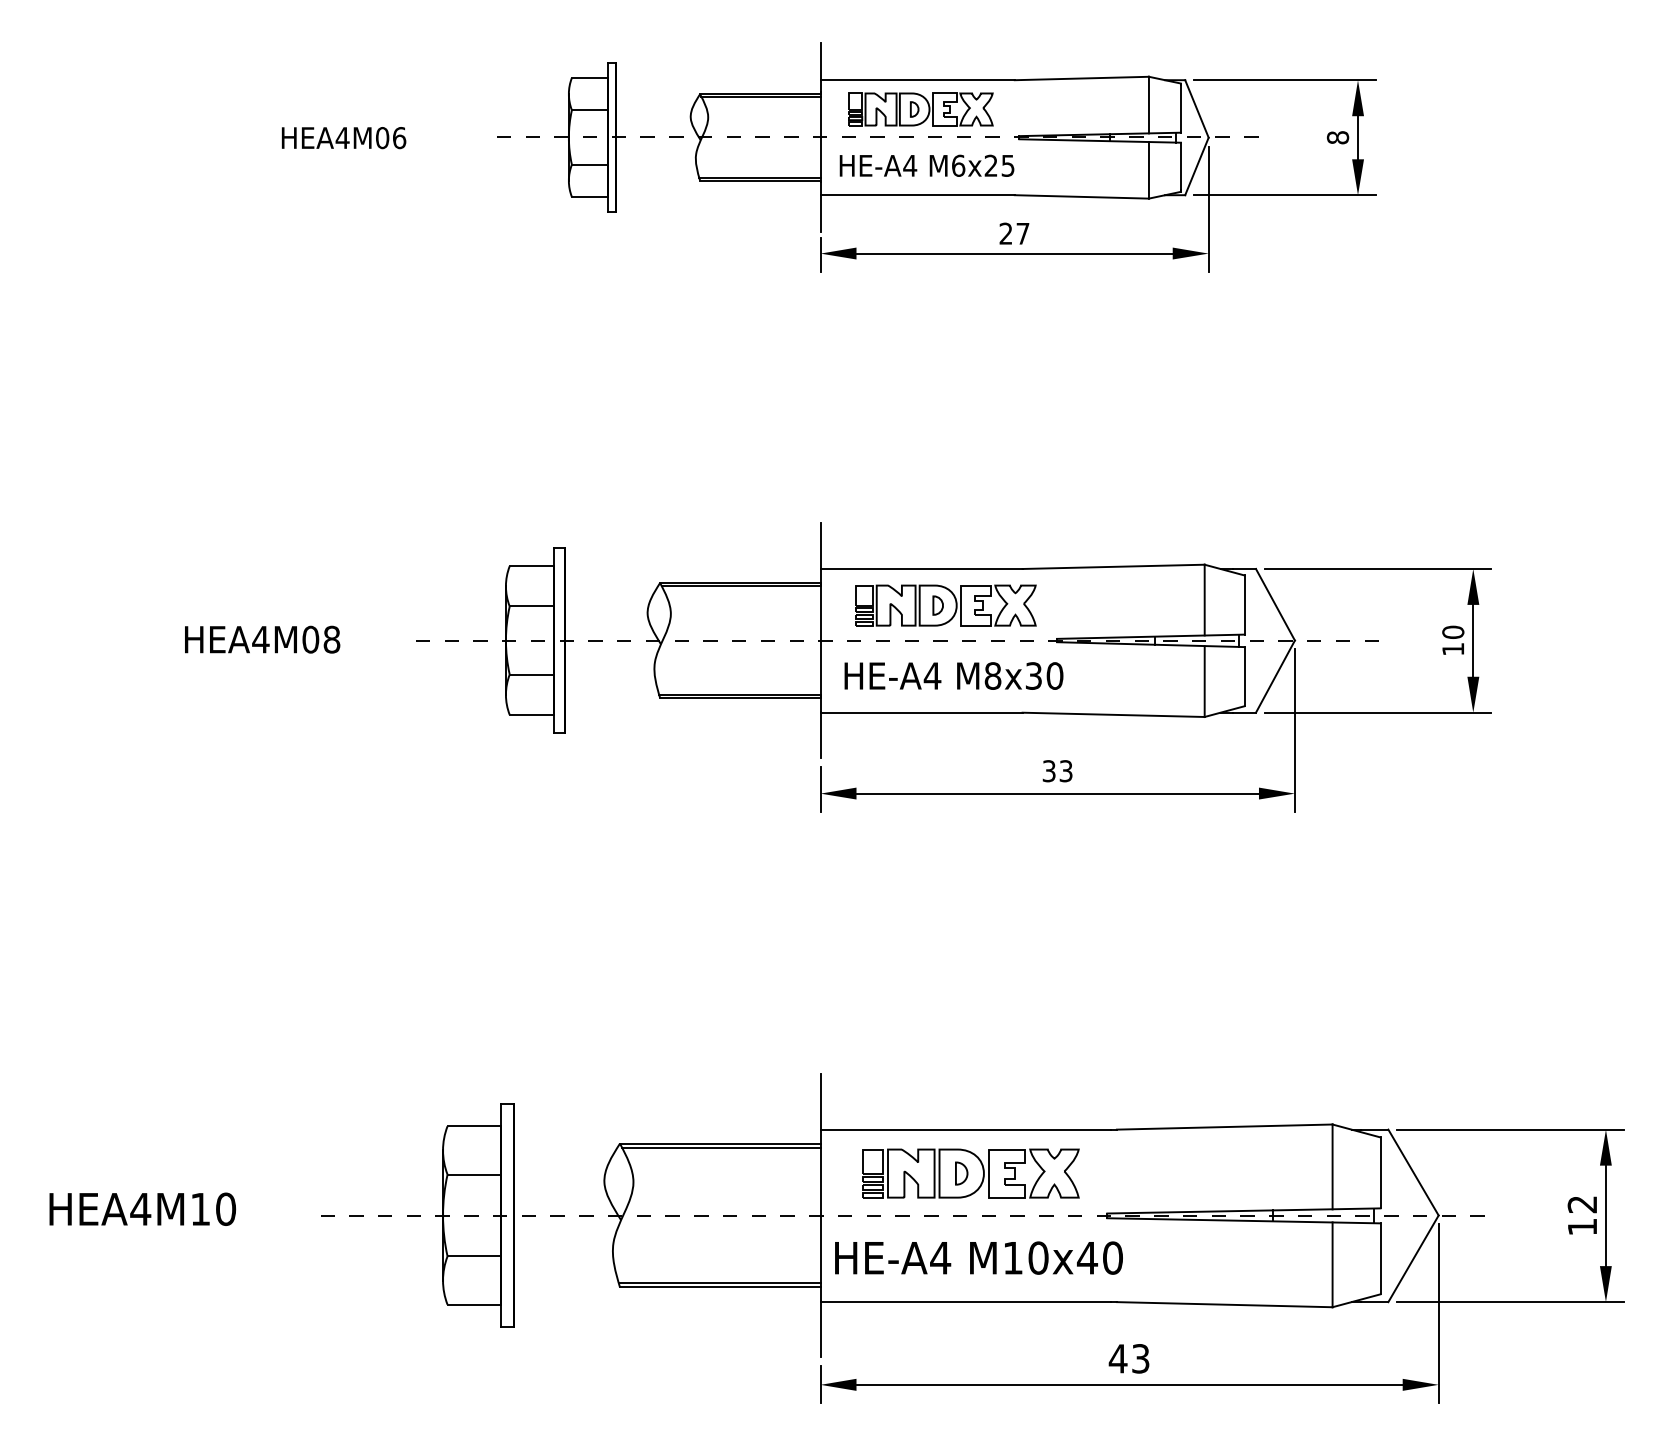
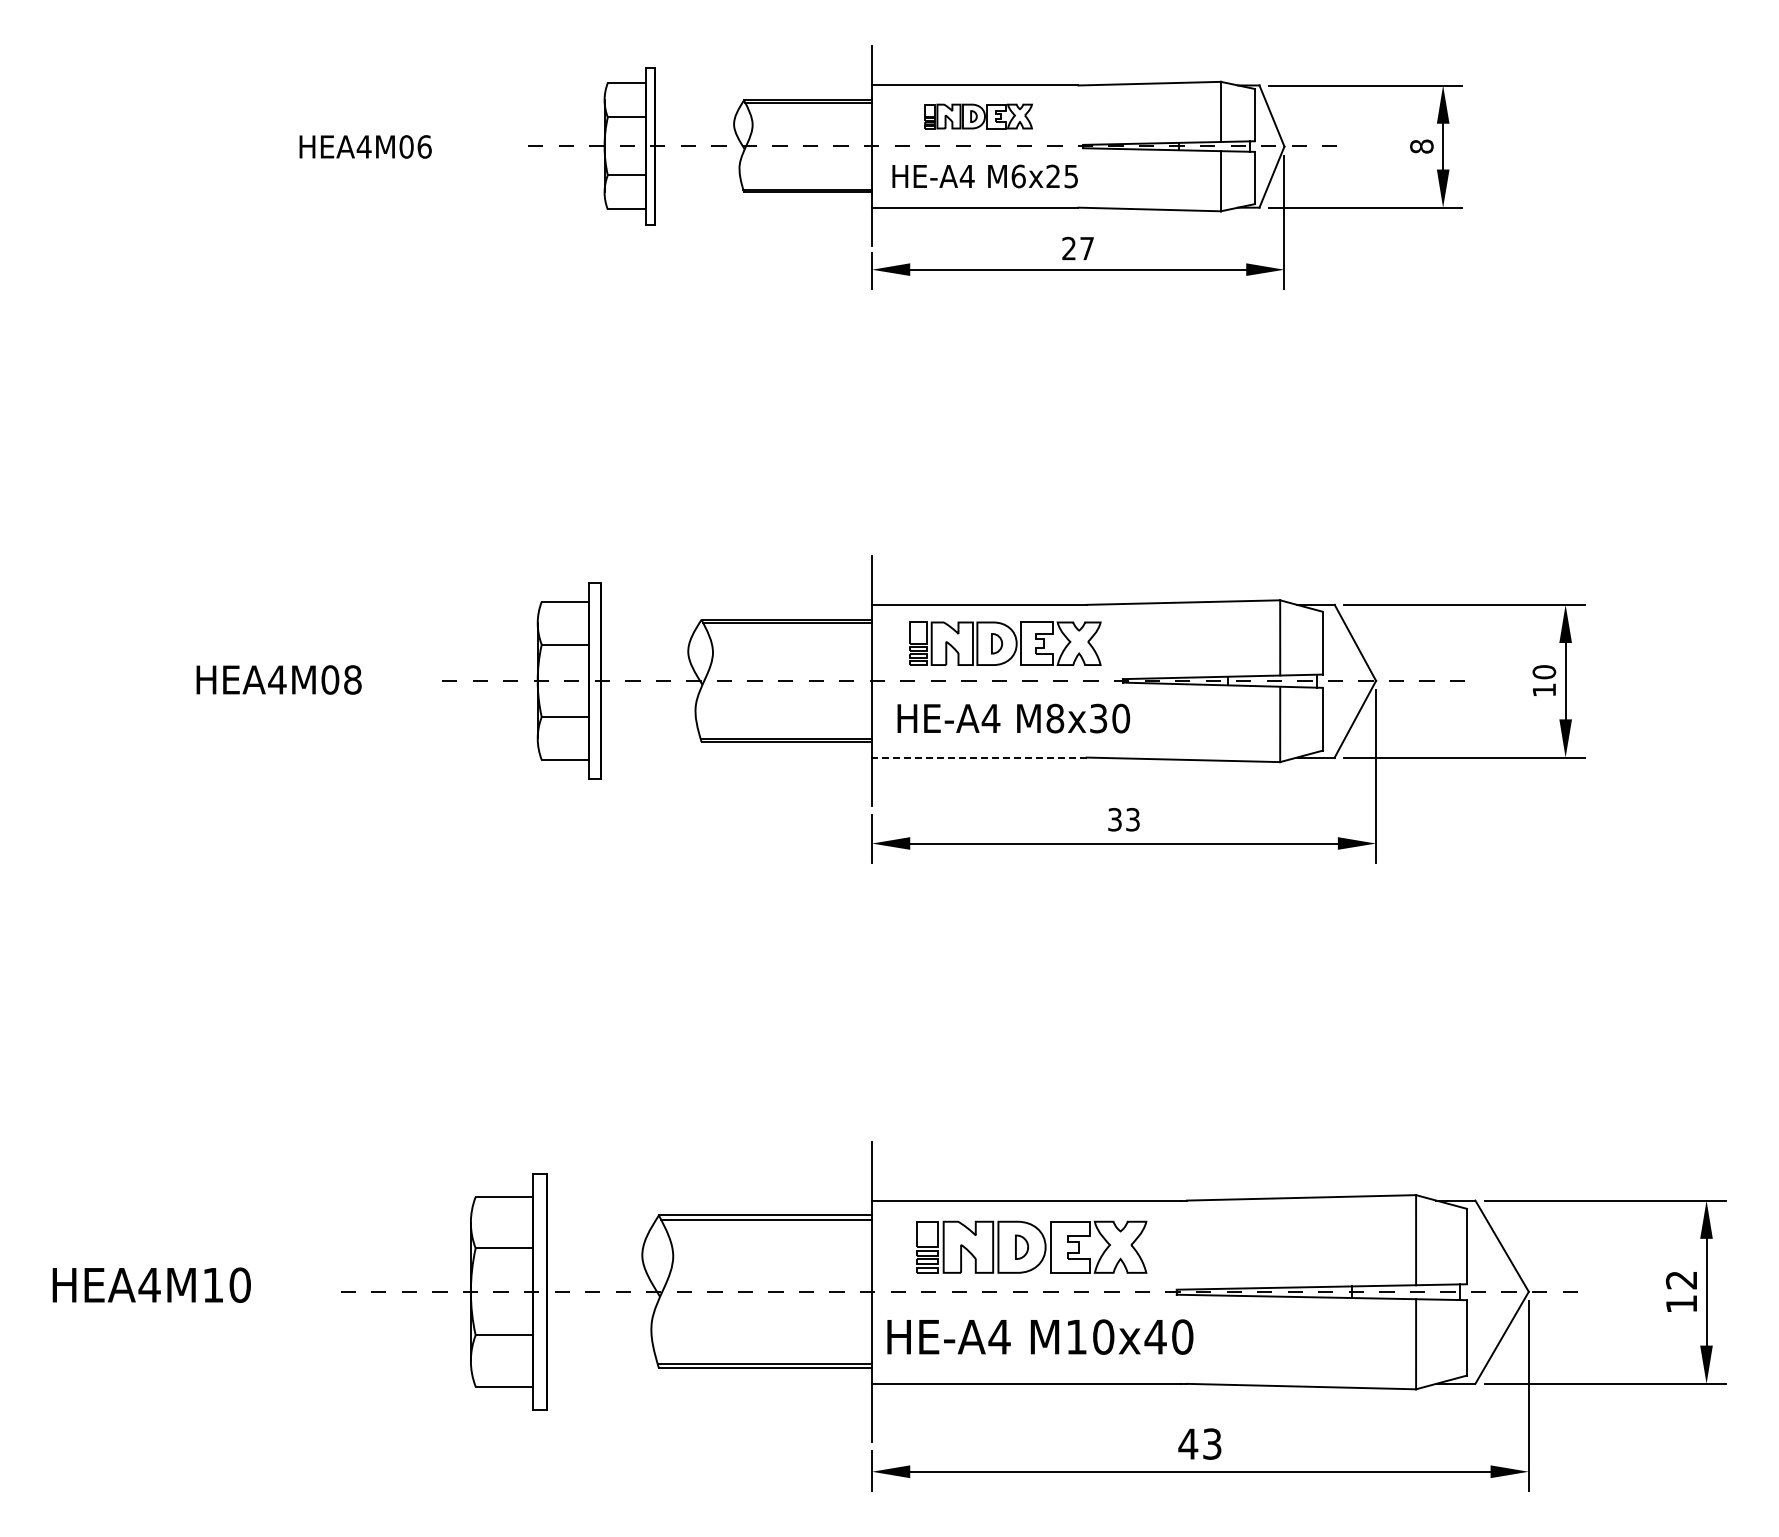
part: (920, 109) -> (978, 116), size x0.7
line: (920, 712) -> (978, 757), solid -> dashed

